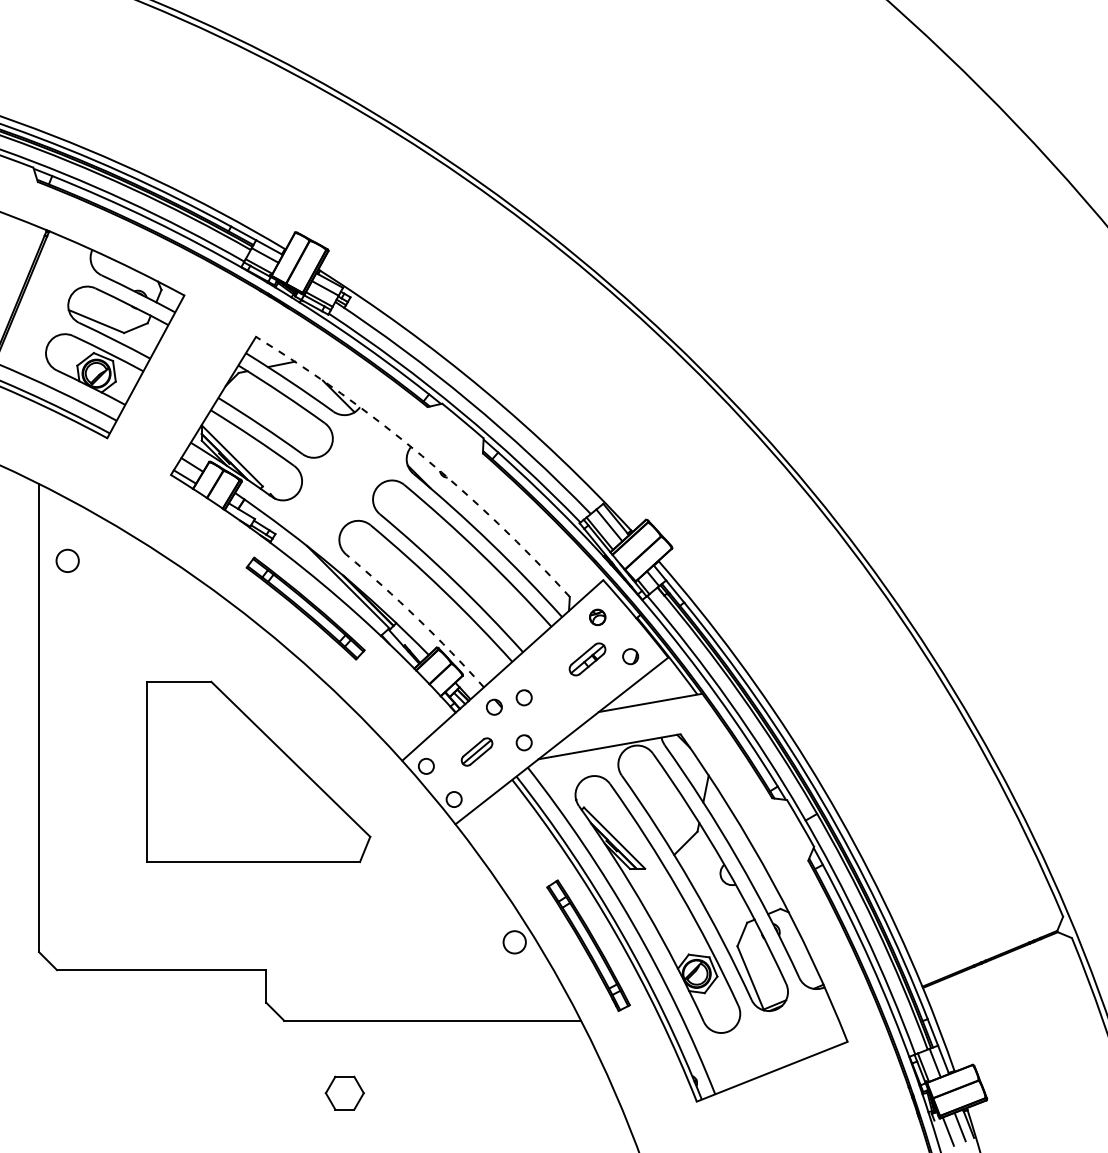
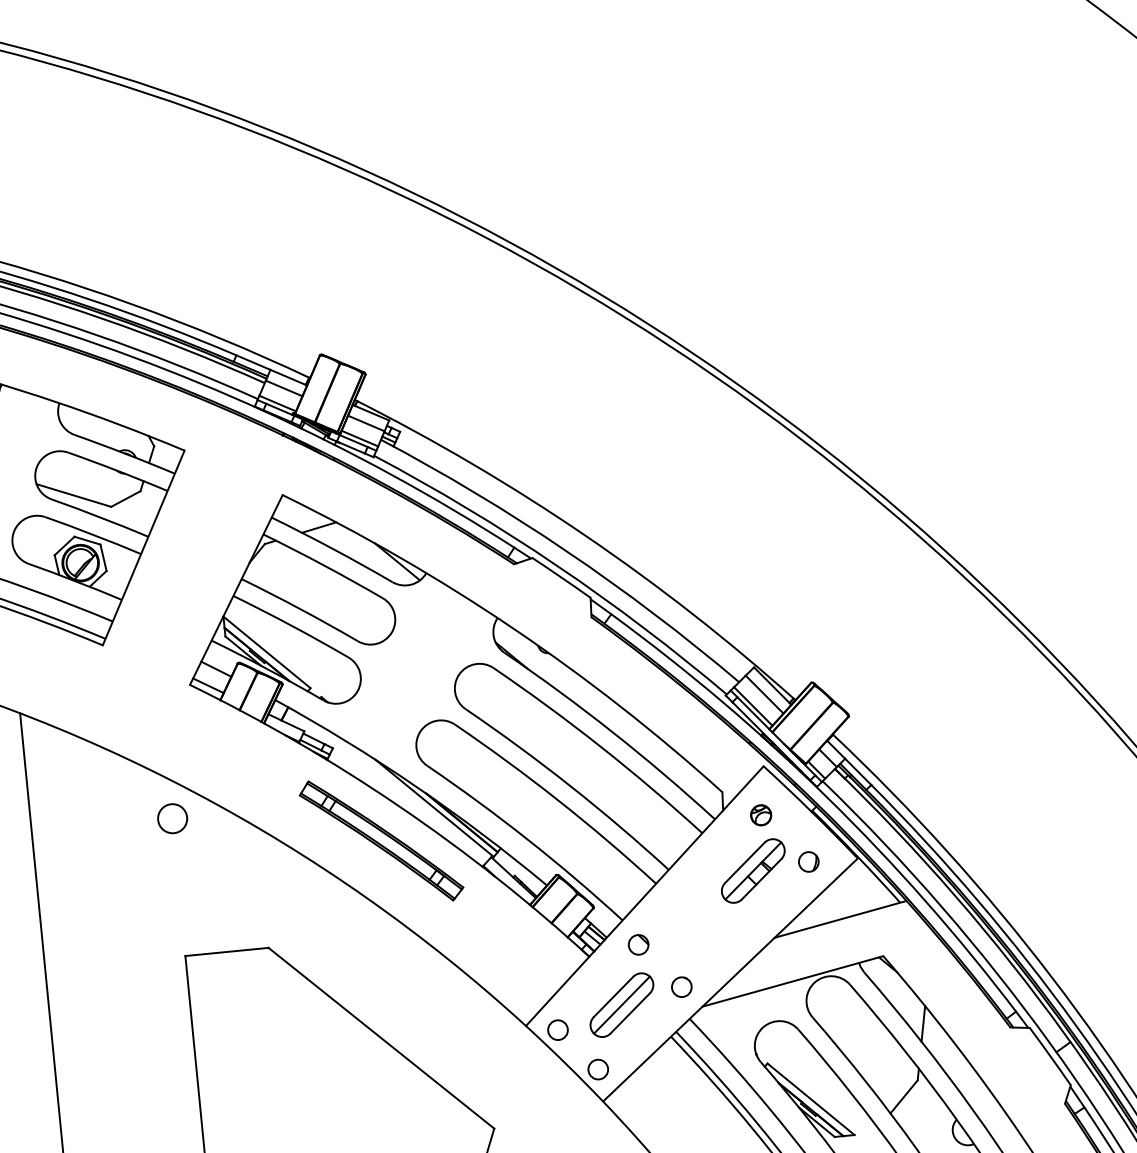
arc: (422, 455) -> (513, 627), dashed -> solid
circle: (67, 560) -> (172, 818), moved
arc: (417, 618) -> (527, 839), dashed -> solid
part: (587, 659) -> (753, 871), size x1.43
circle: (523, 697) -> (675, 928), removed
part: (476, 751) -> (621, 1004), size x1.67

